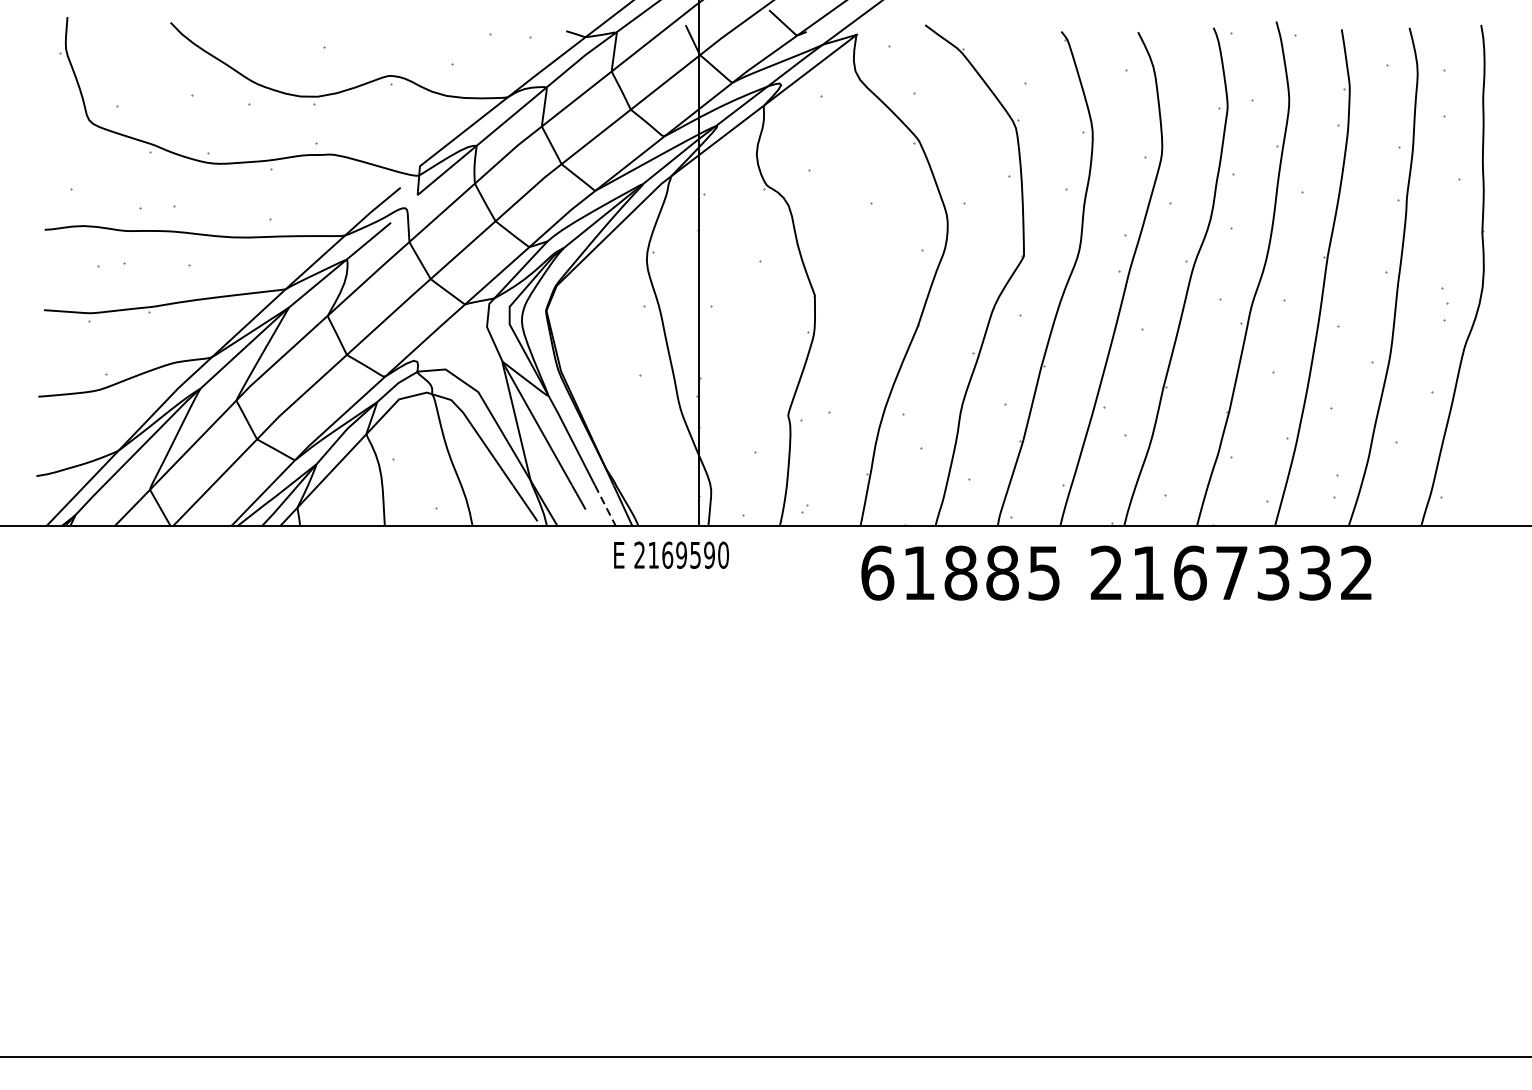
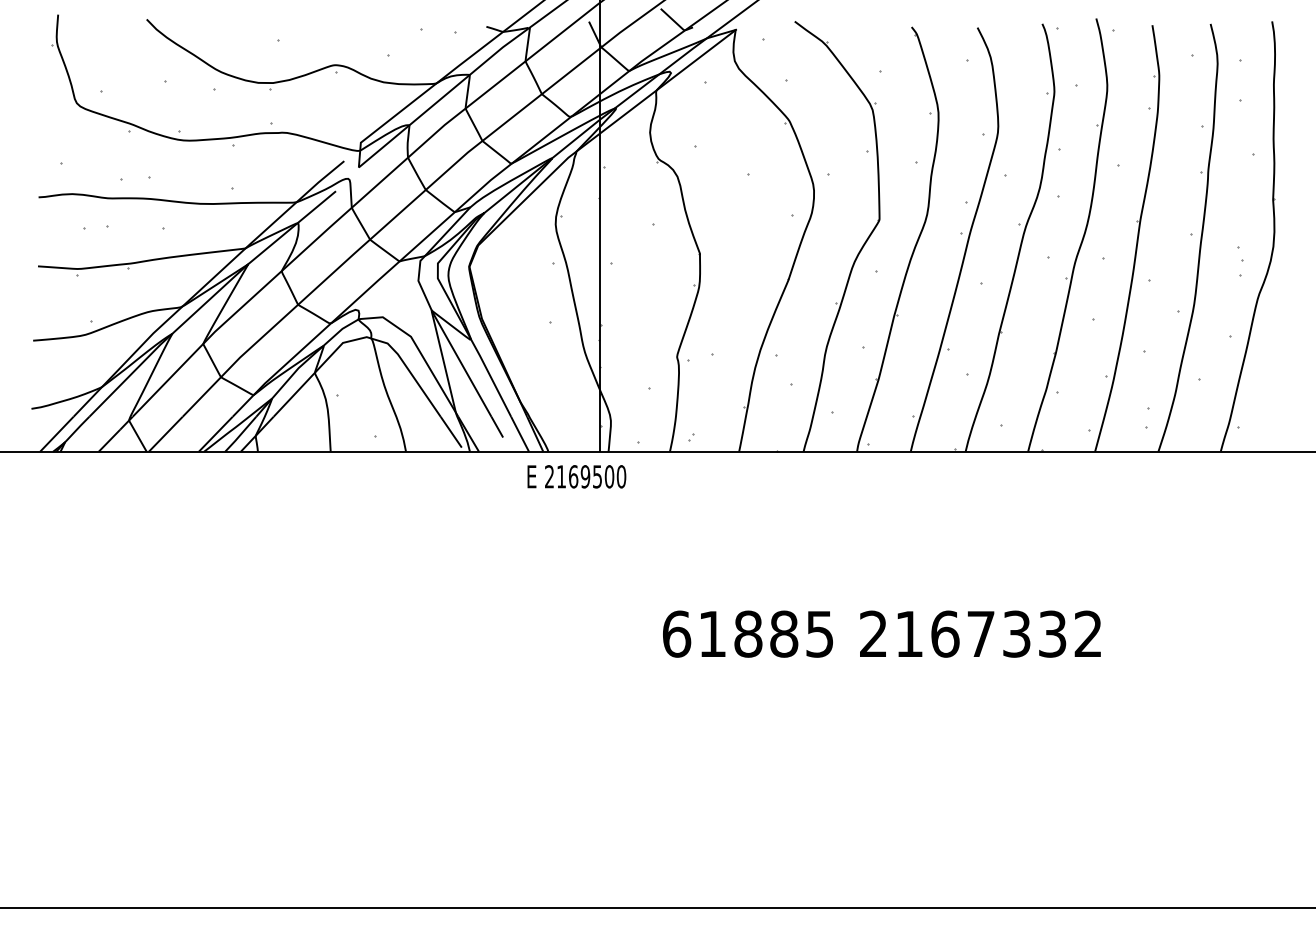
line: (605, 505) -> (520, 434), dashed -> solid
text: (709, 554) -> (609, 476), 2169590 -> 2169500
text: (1115, 572) -> (881, 633), moved

